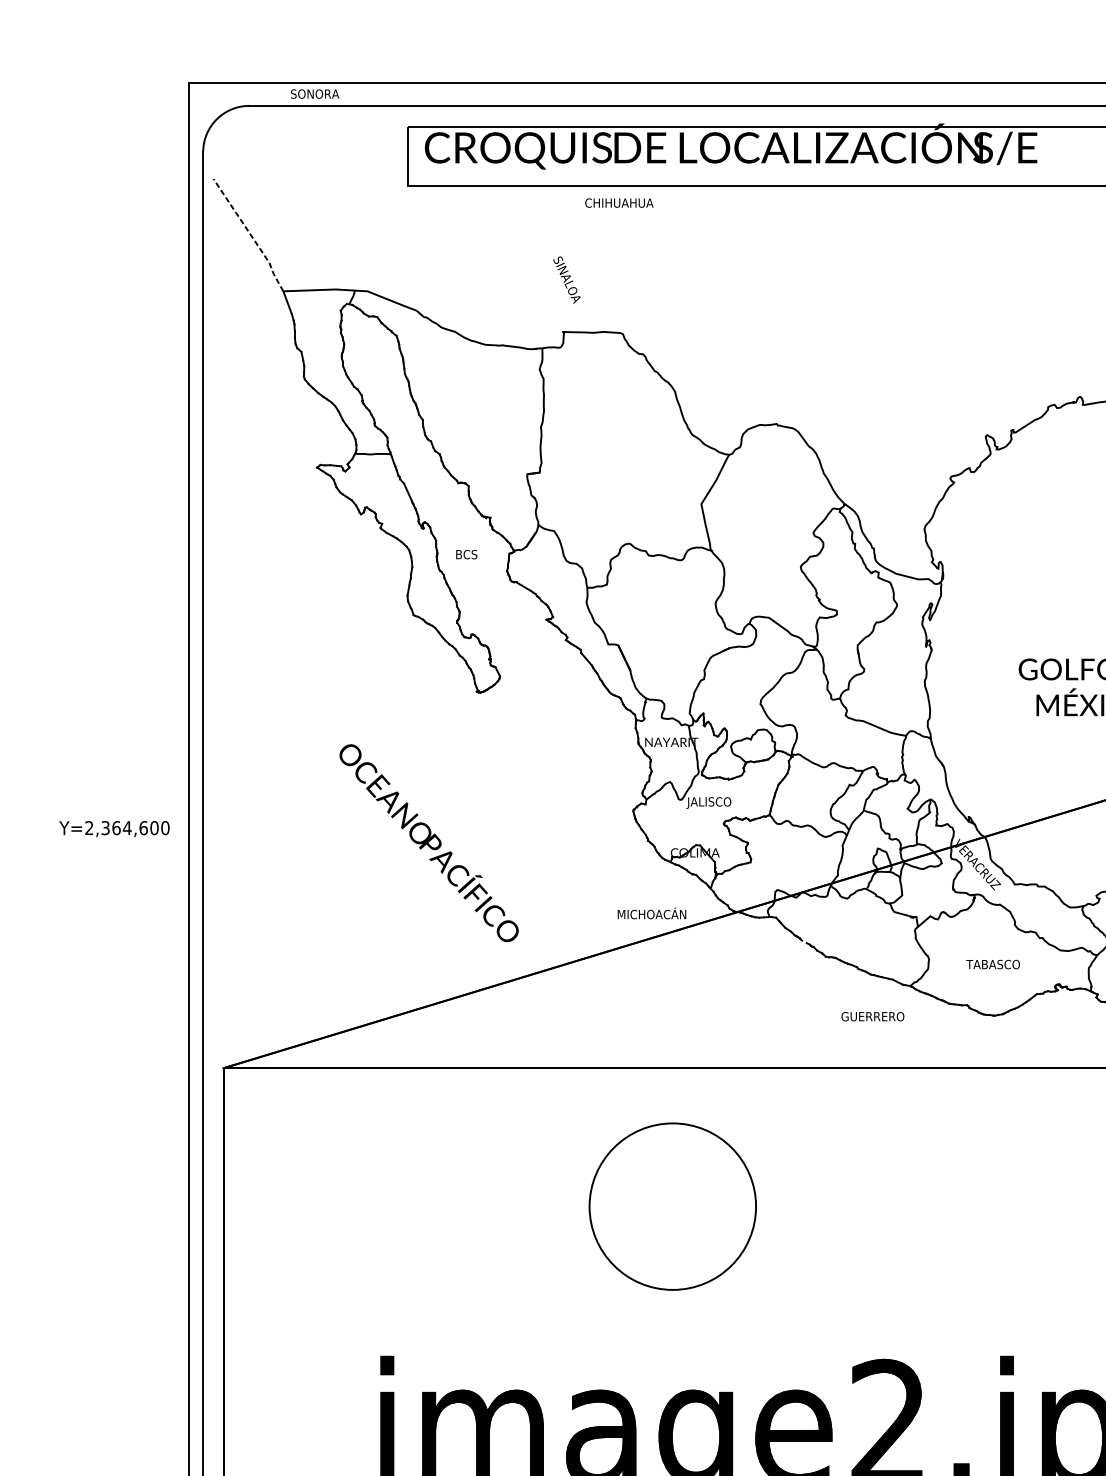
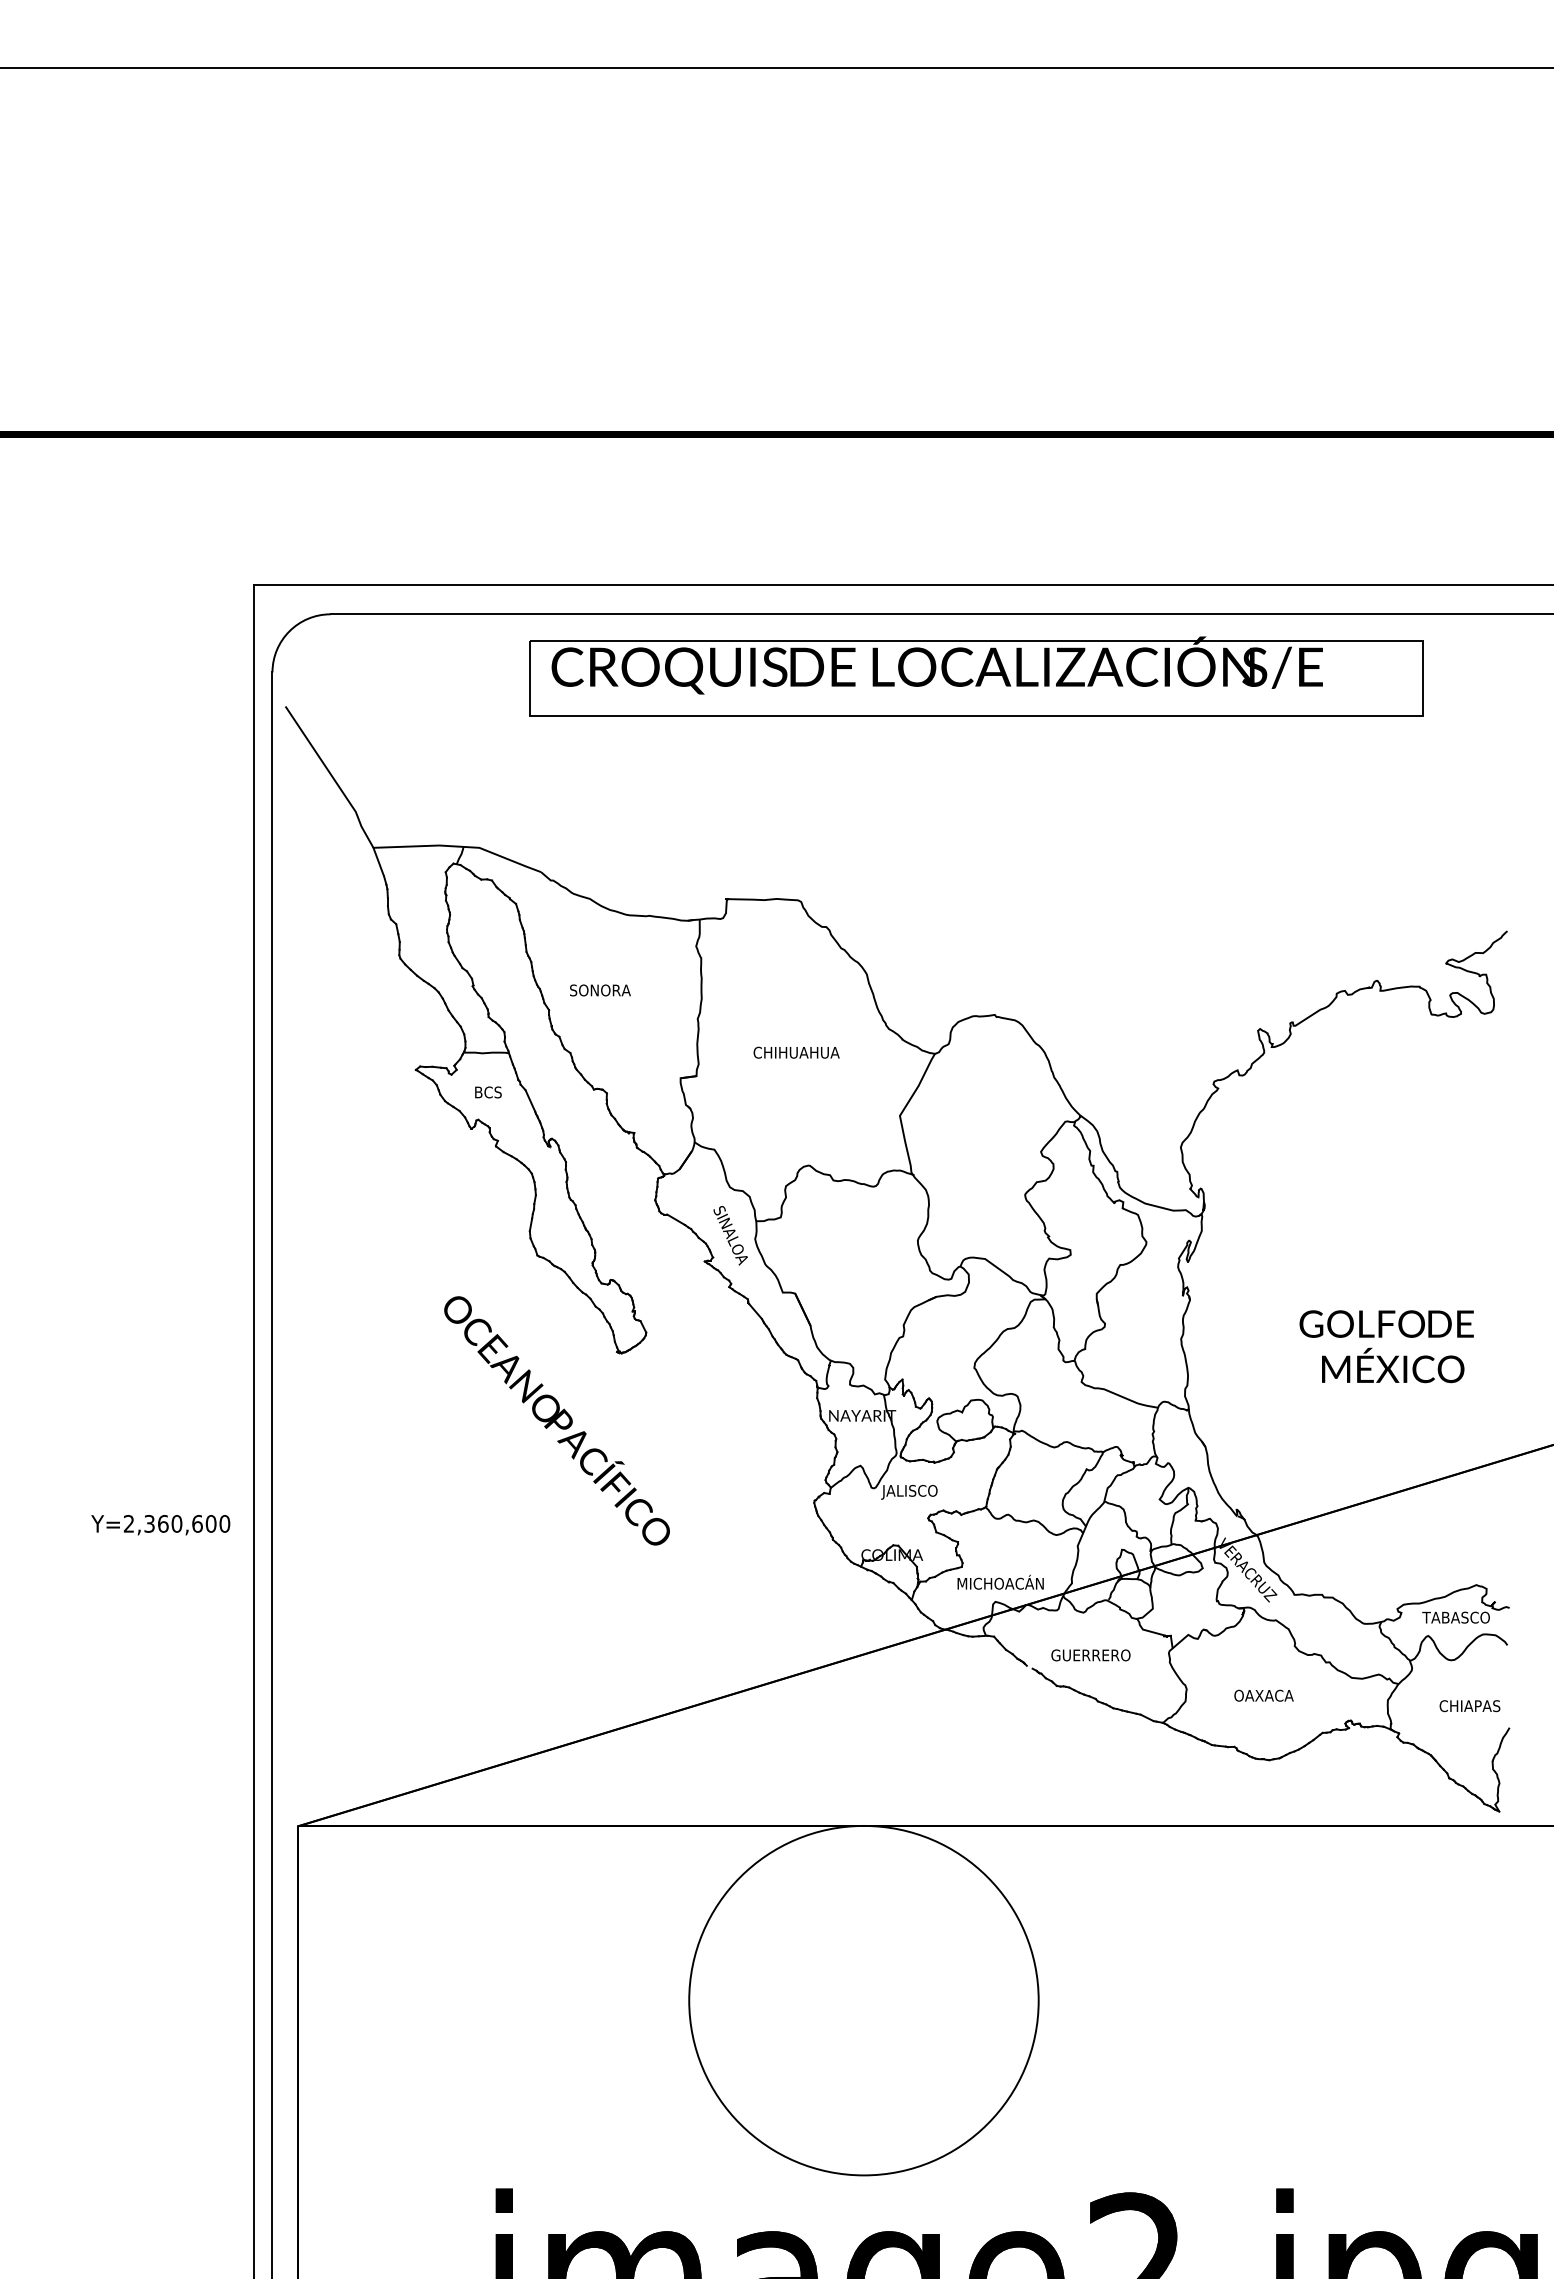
text: (315, 94) -> (600, 990), moved
text: (619, 202) -> (796, 1052), moved
line: (250, 235) -> (332, 777), dashed -> solid
text: (566, 279) -> (730, 1235), moved
text: (466, 554) -> (488, 1092), moved
text: (126, 827) -> (176, 1523), Y=2,364,600 -> Y=2,360,600
text: (428, 842) -> (556, 1420), moved
text: (651, 912) -> (1000, 1581), moved
text: (993, 964) -> (1267, 1695), TABASCO -> OAXACA
text: (872, 1016) -> (1090, 1655), moved
circle: (672, 1206) -> (863, 2000), size x1.67

